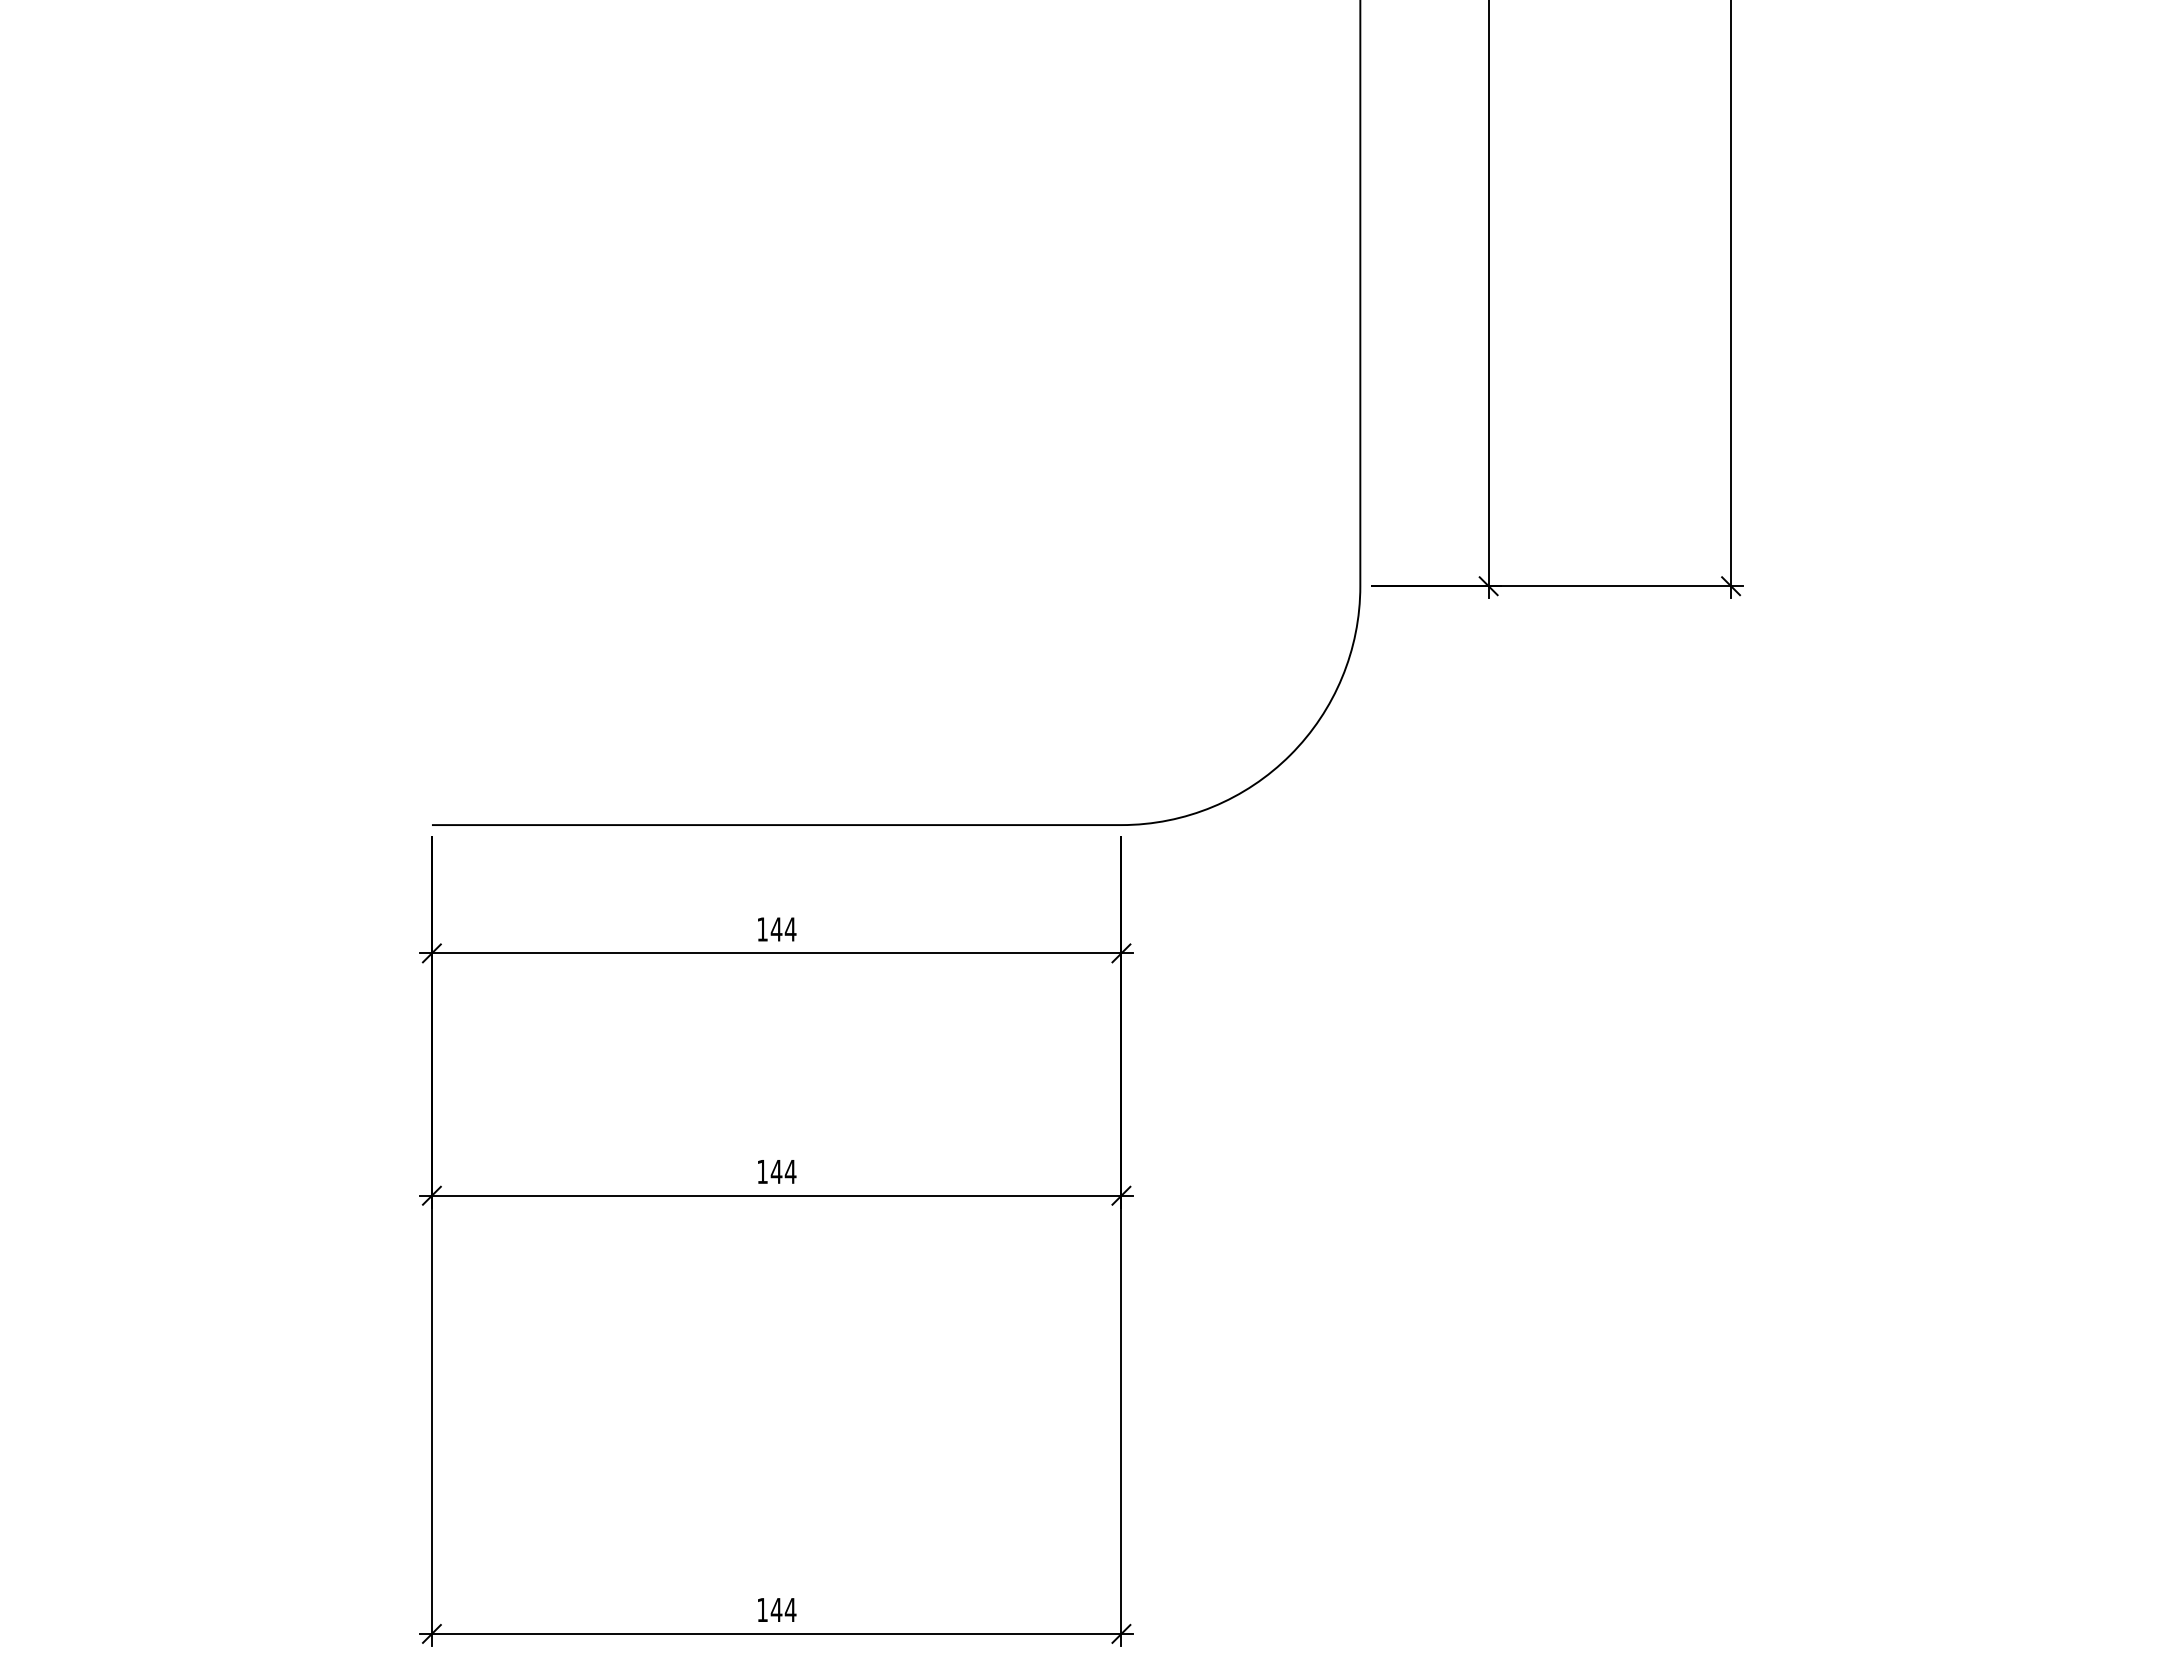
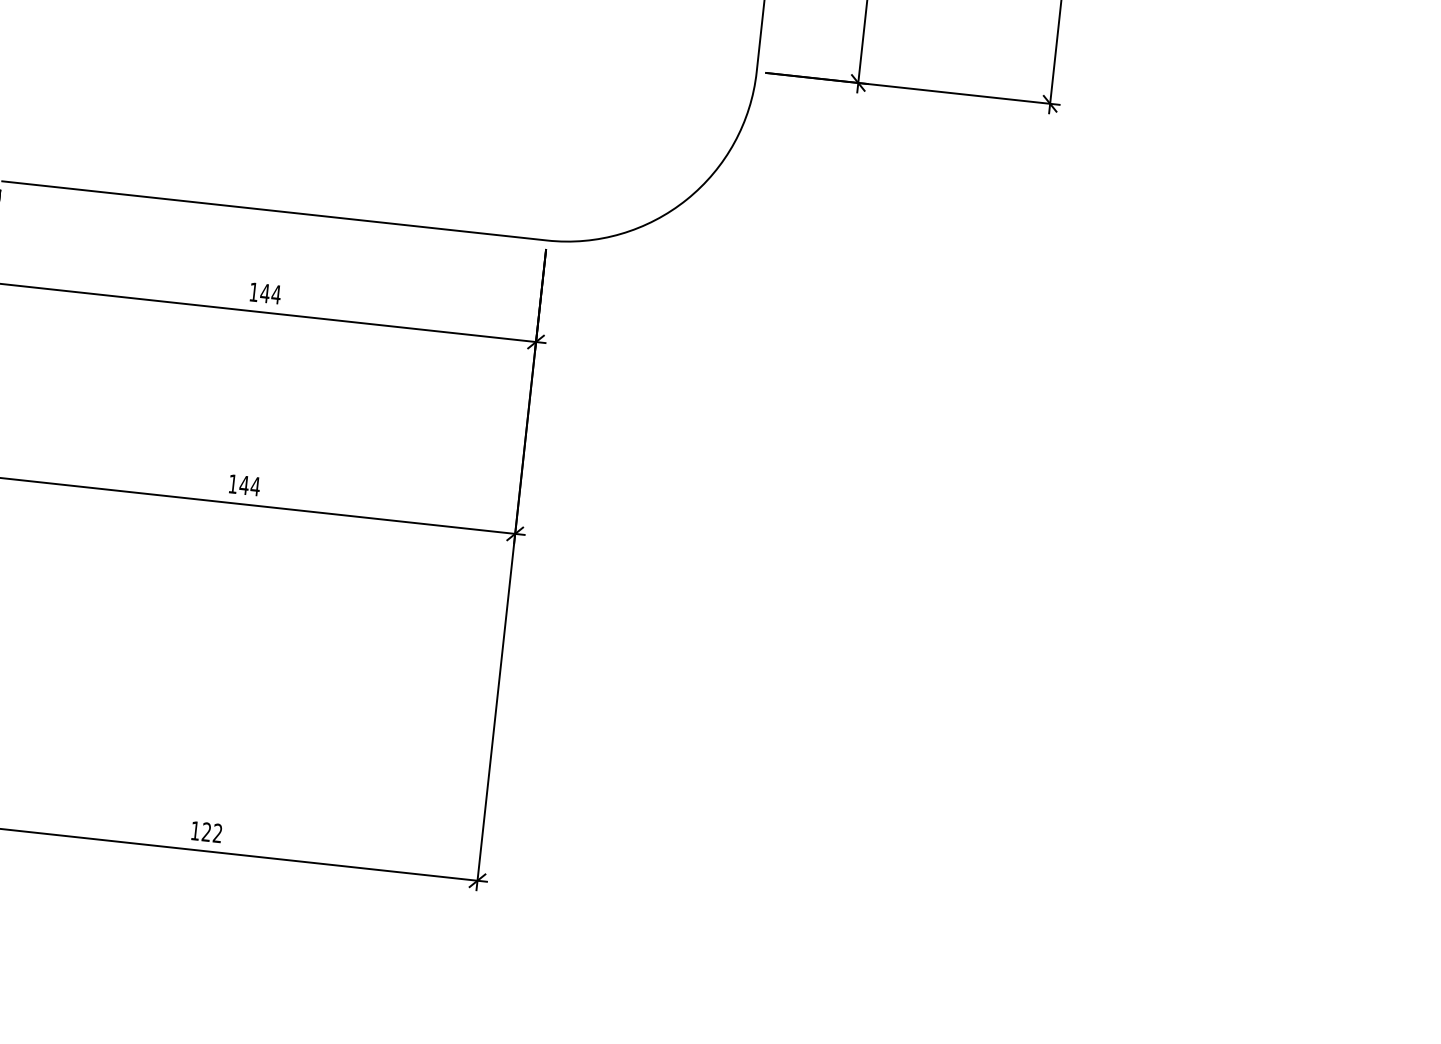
text: (783, 1609) -> (212, 832), 144 -> 122

